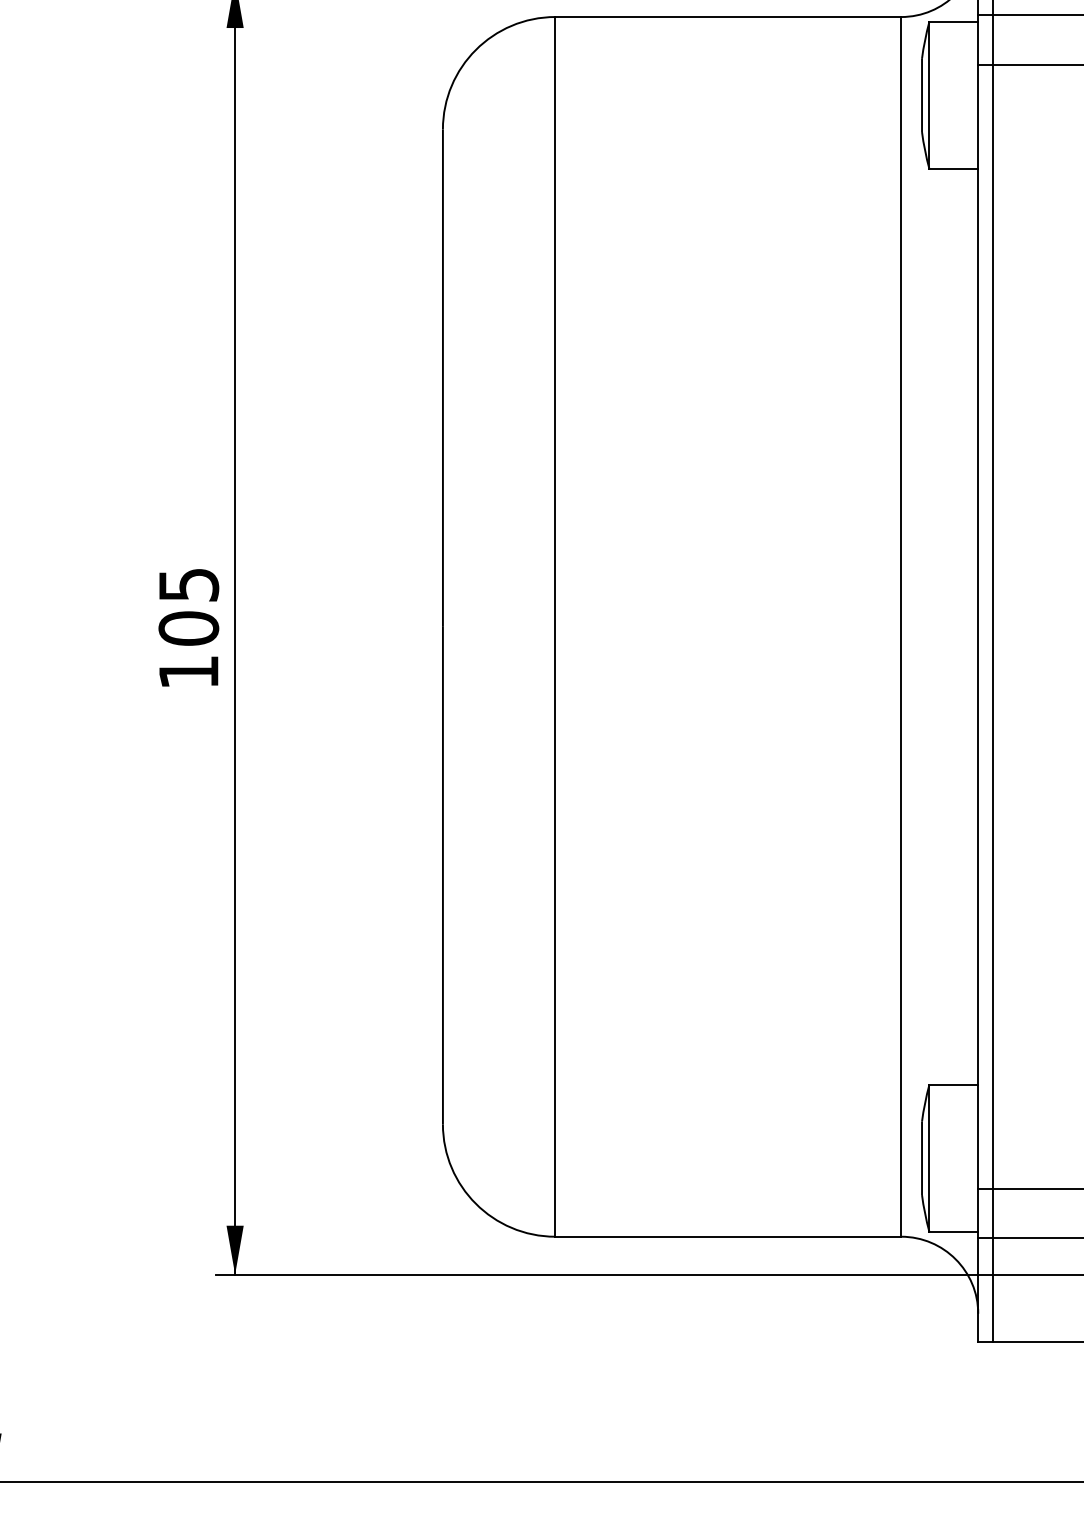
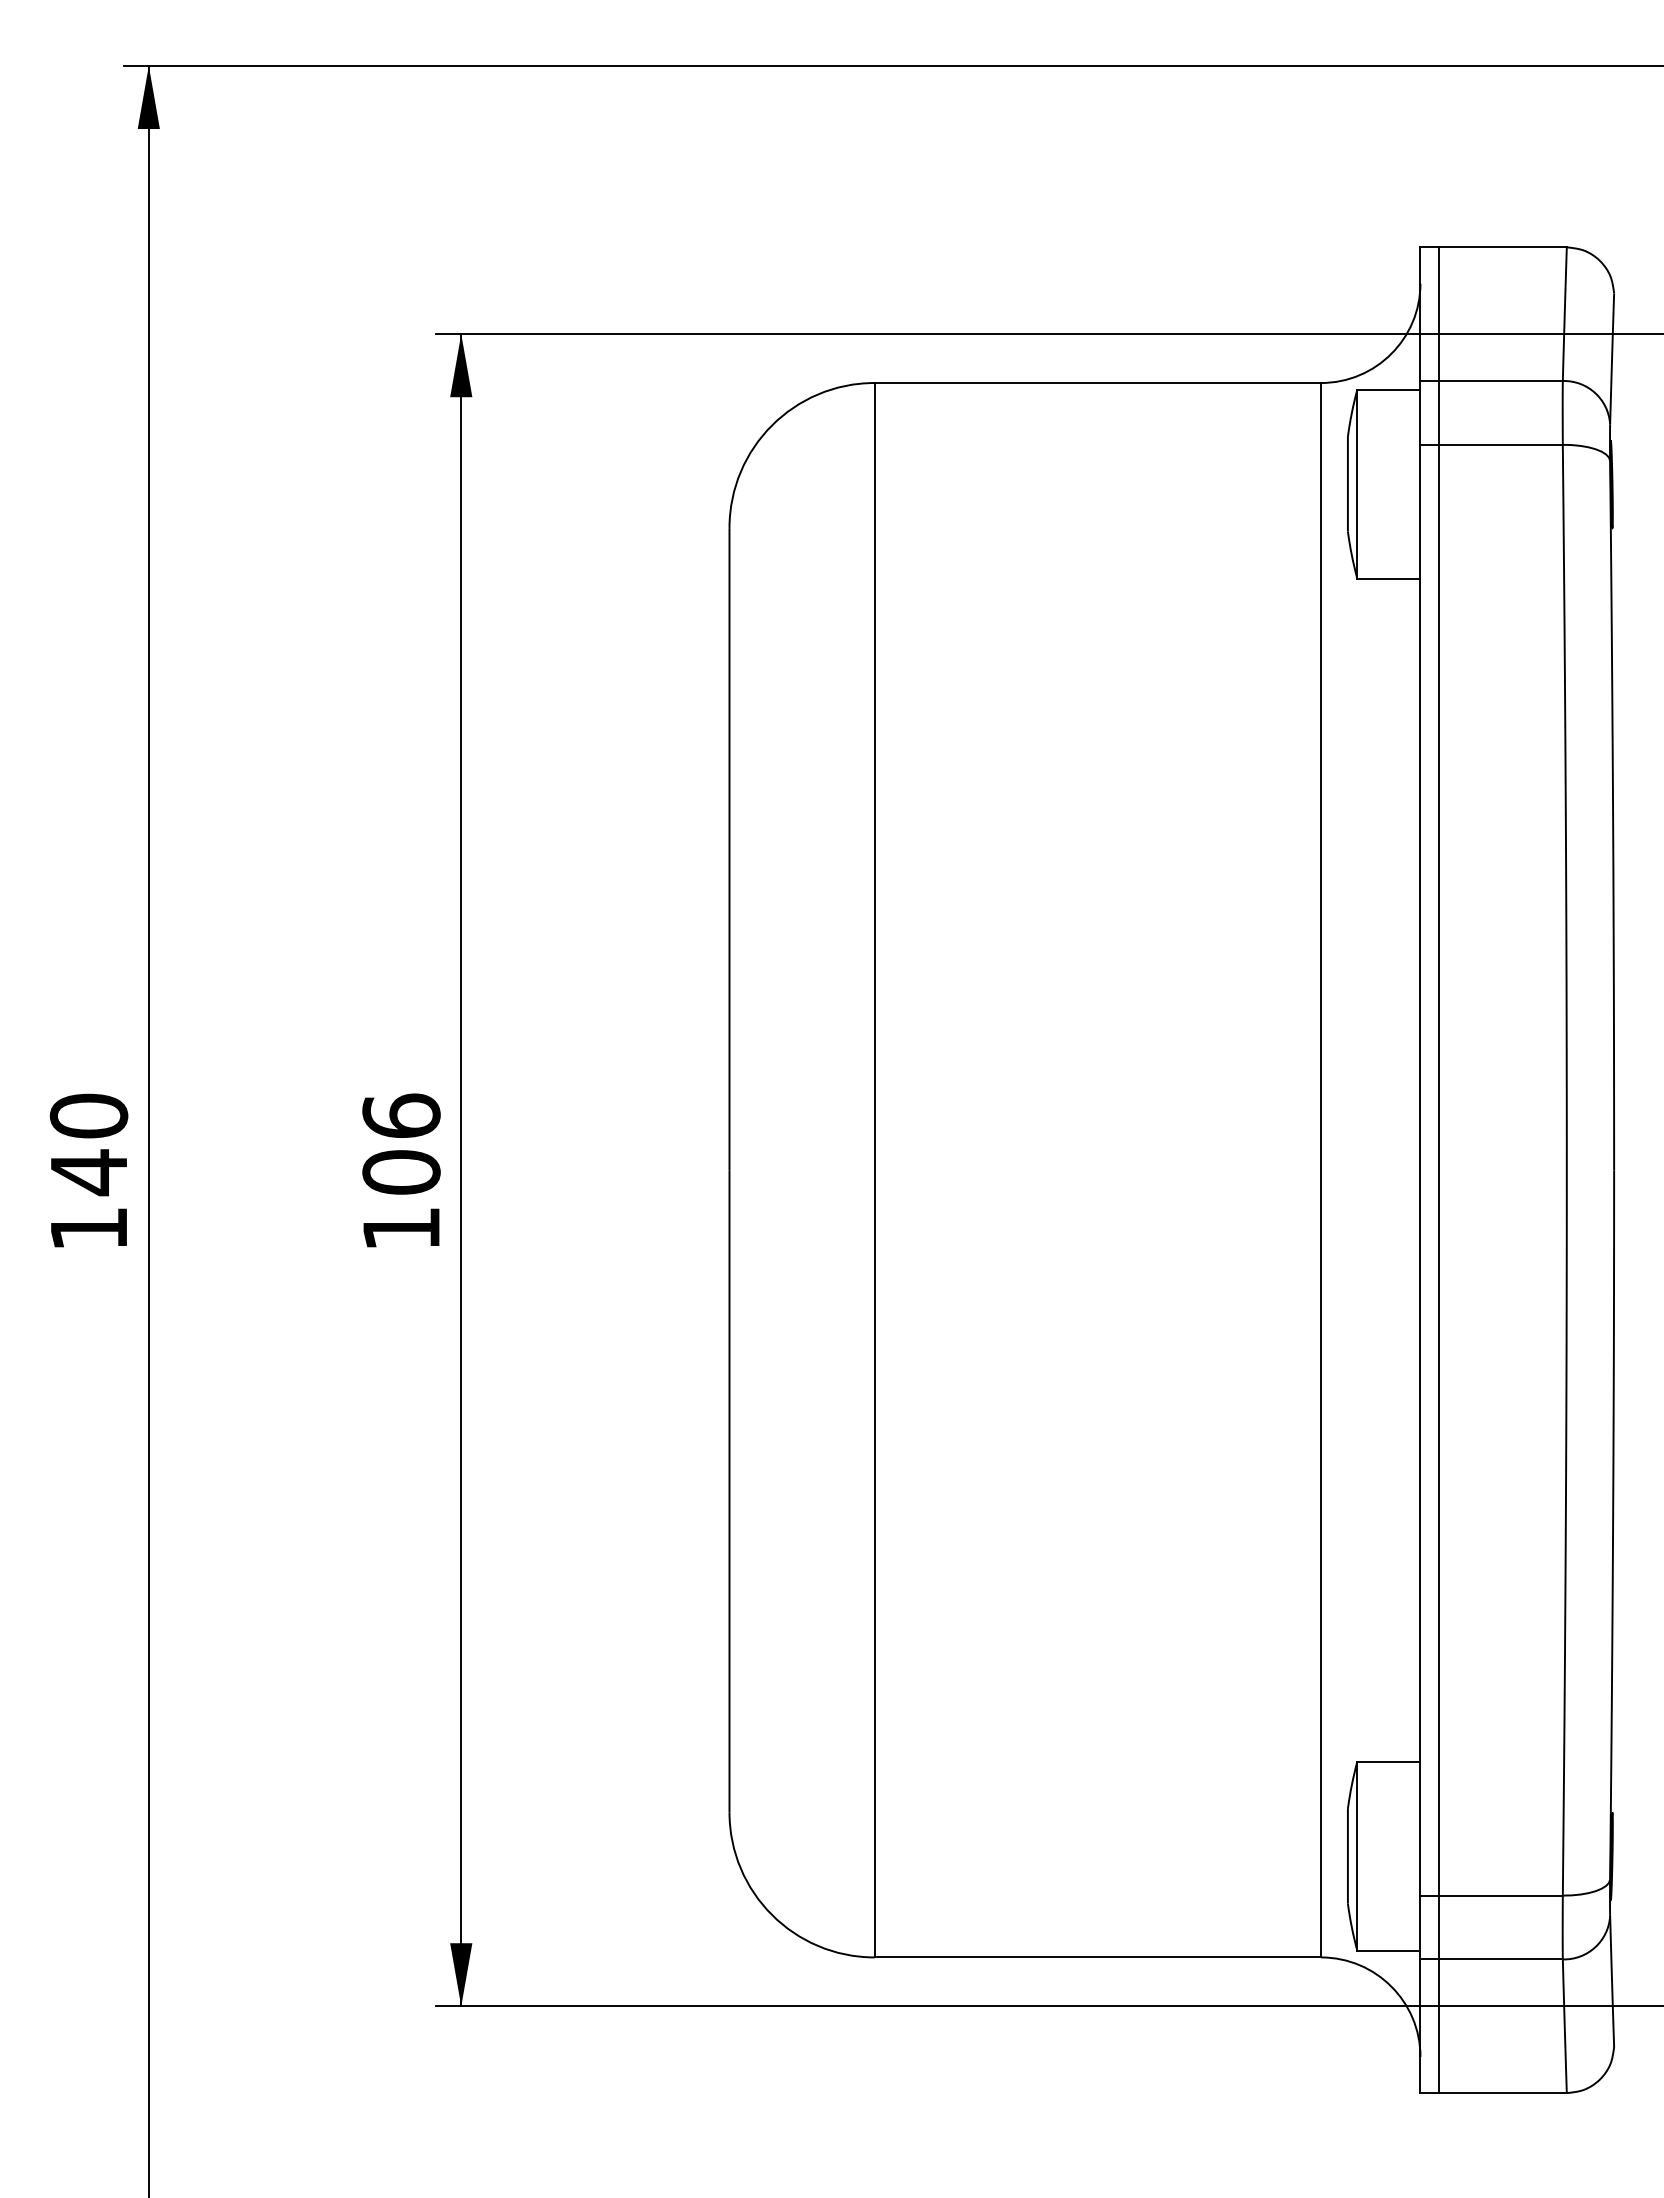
text: (188, 584) -> (401, 1115), 105 -> 106

